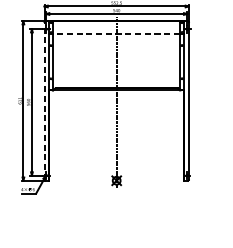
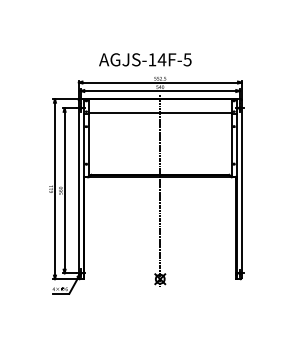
line: (116, 33) -> (160, 113), dashed -> solid
line: (44, 100) -> (78, 188), dashed -> solid

